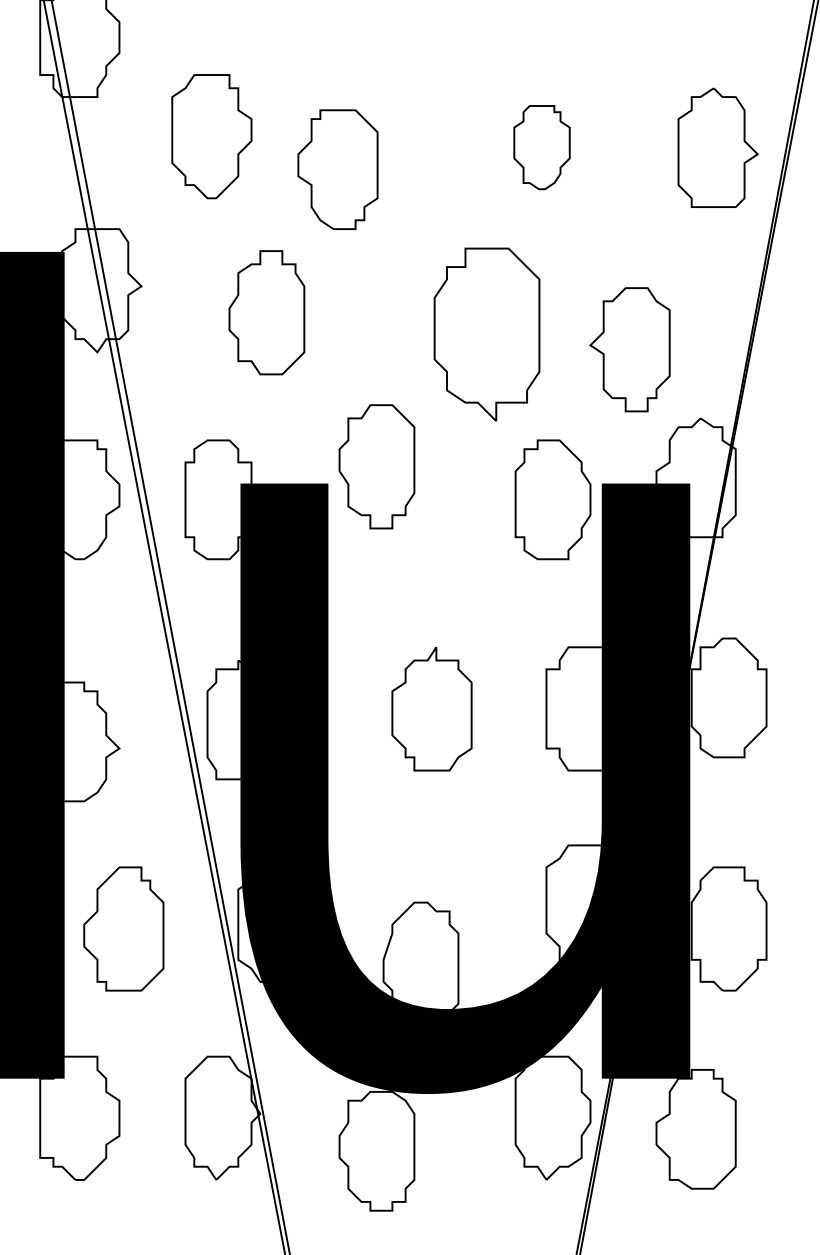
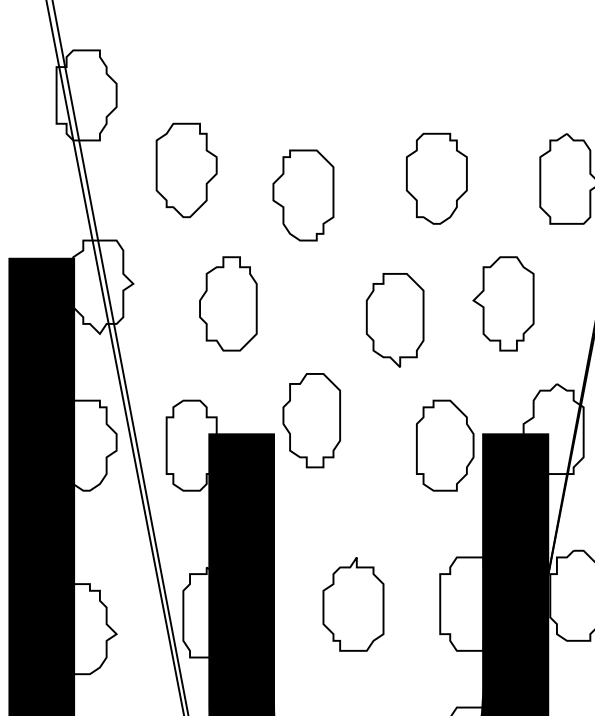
part: (541, 147) -> (436, 178), size x1.43
part: (337, 169) -> (303, 195), moved
part: (486, 334) -> (394, 320), size x0.71
part: (629, 349) -> (503, 303), moved

